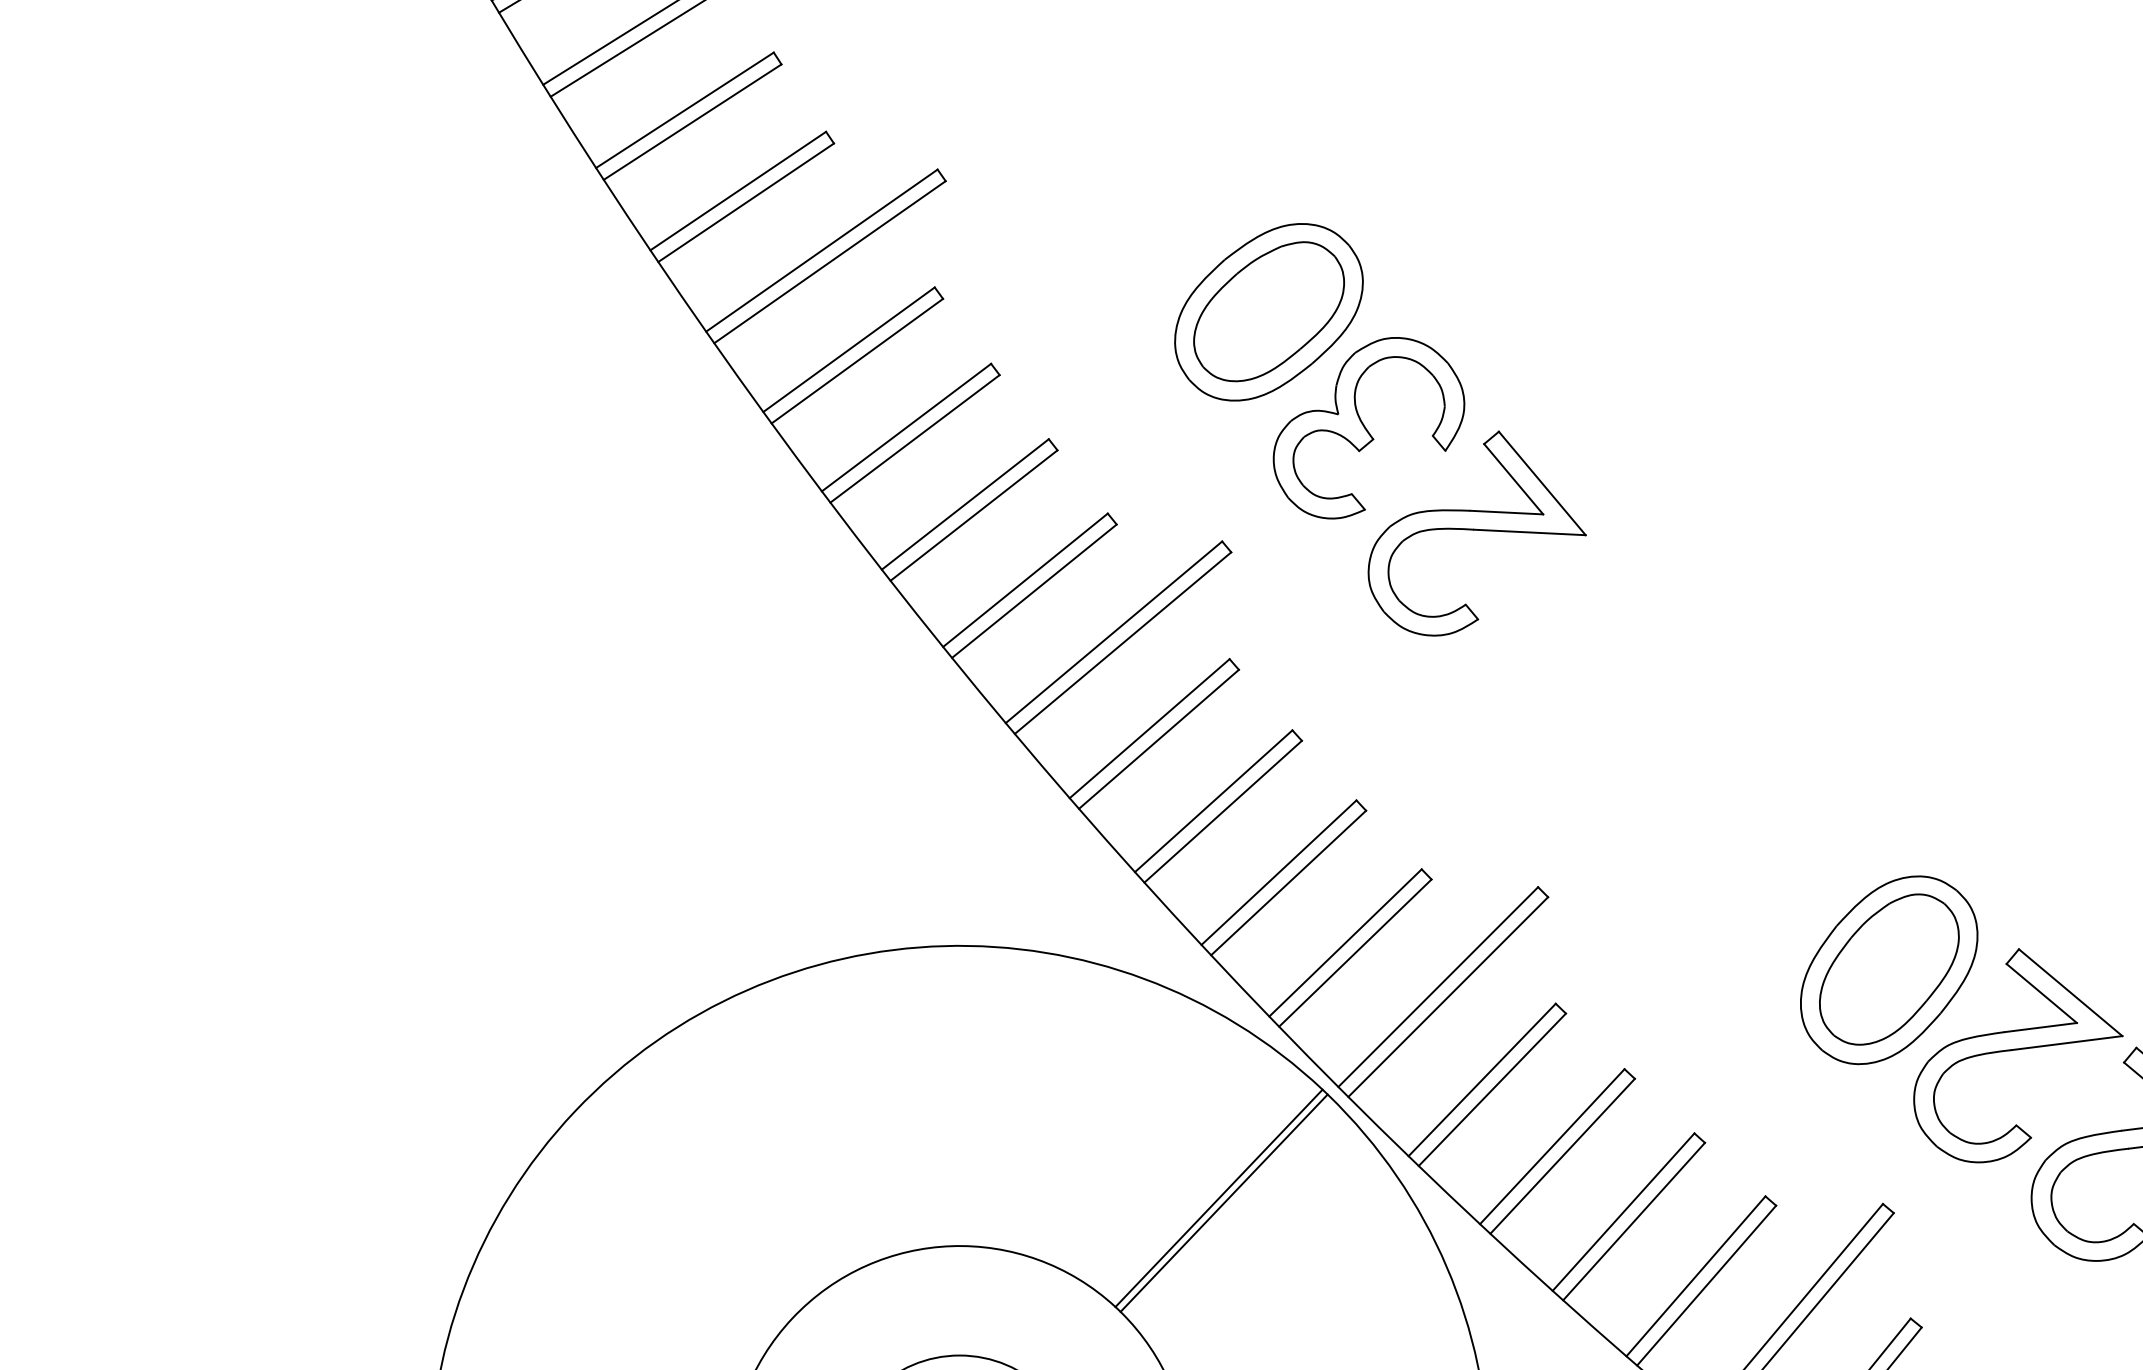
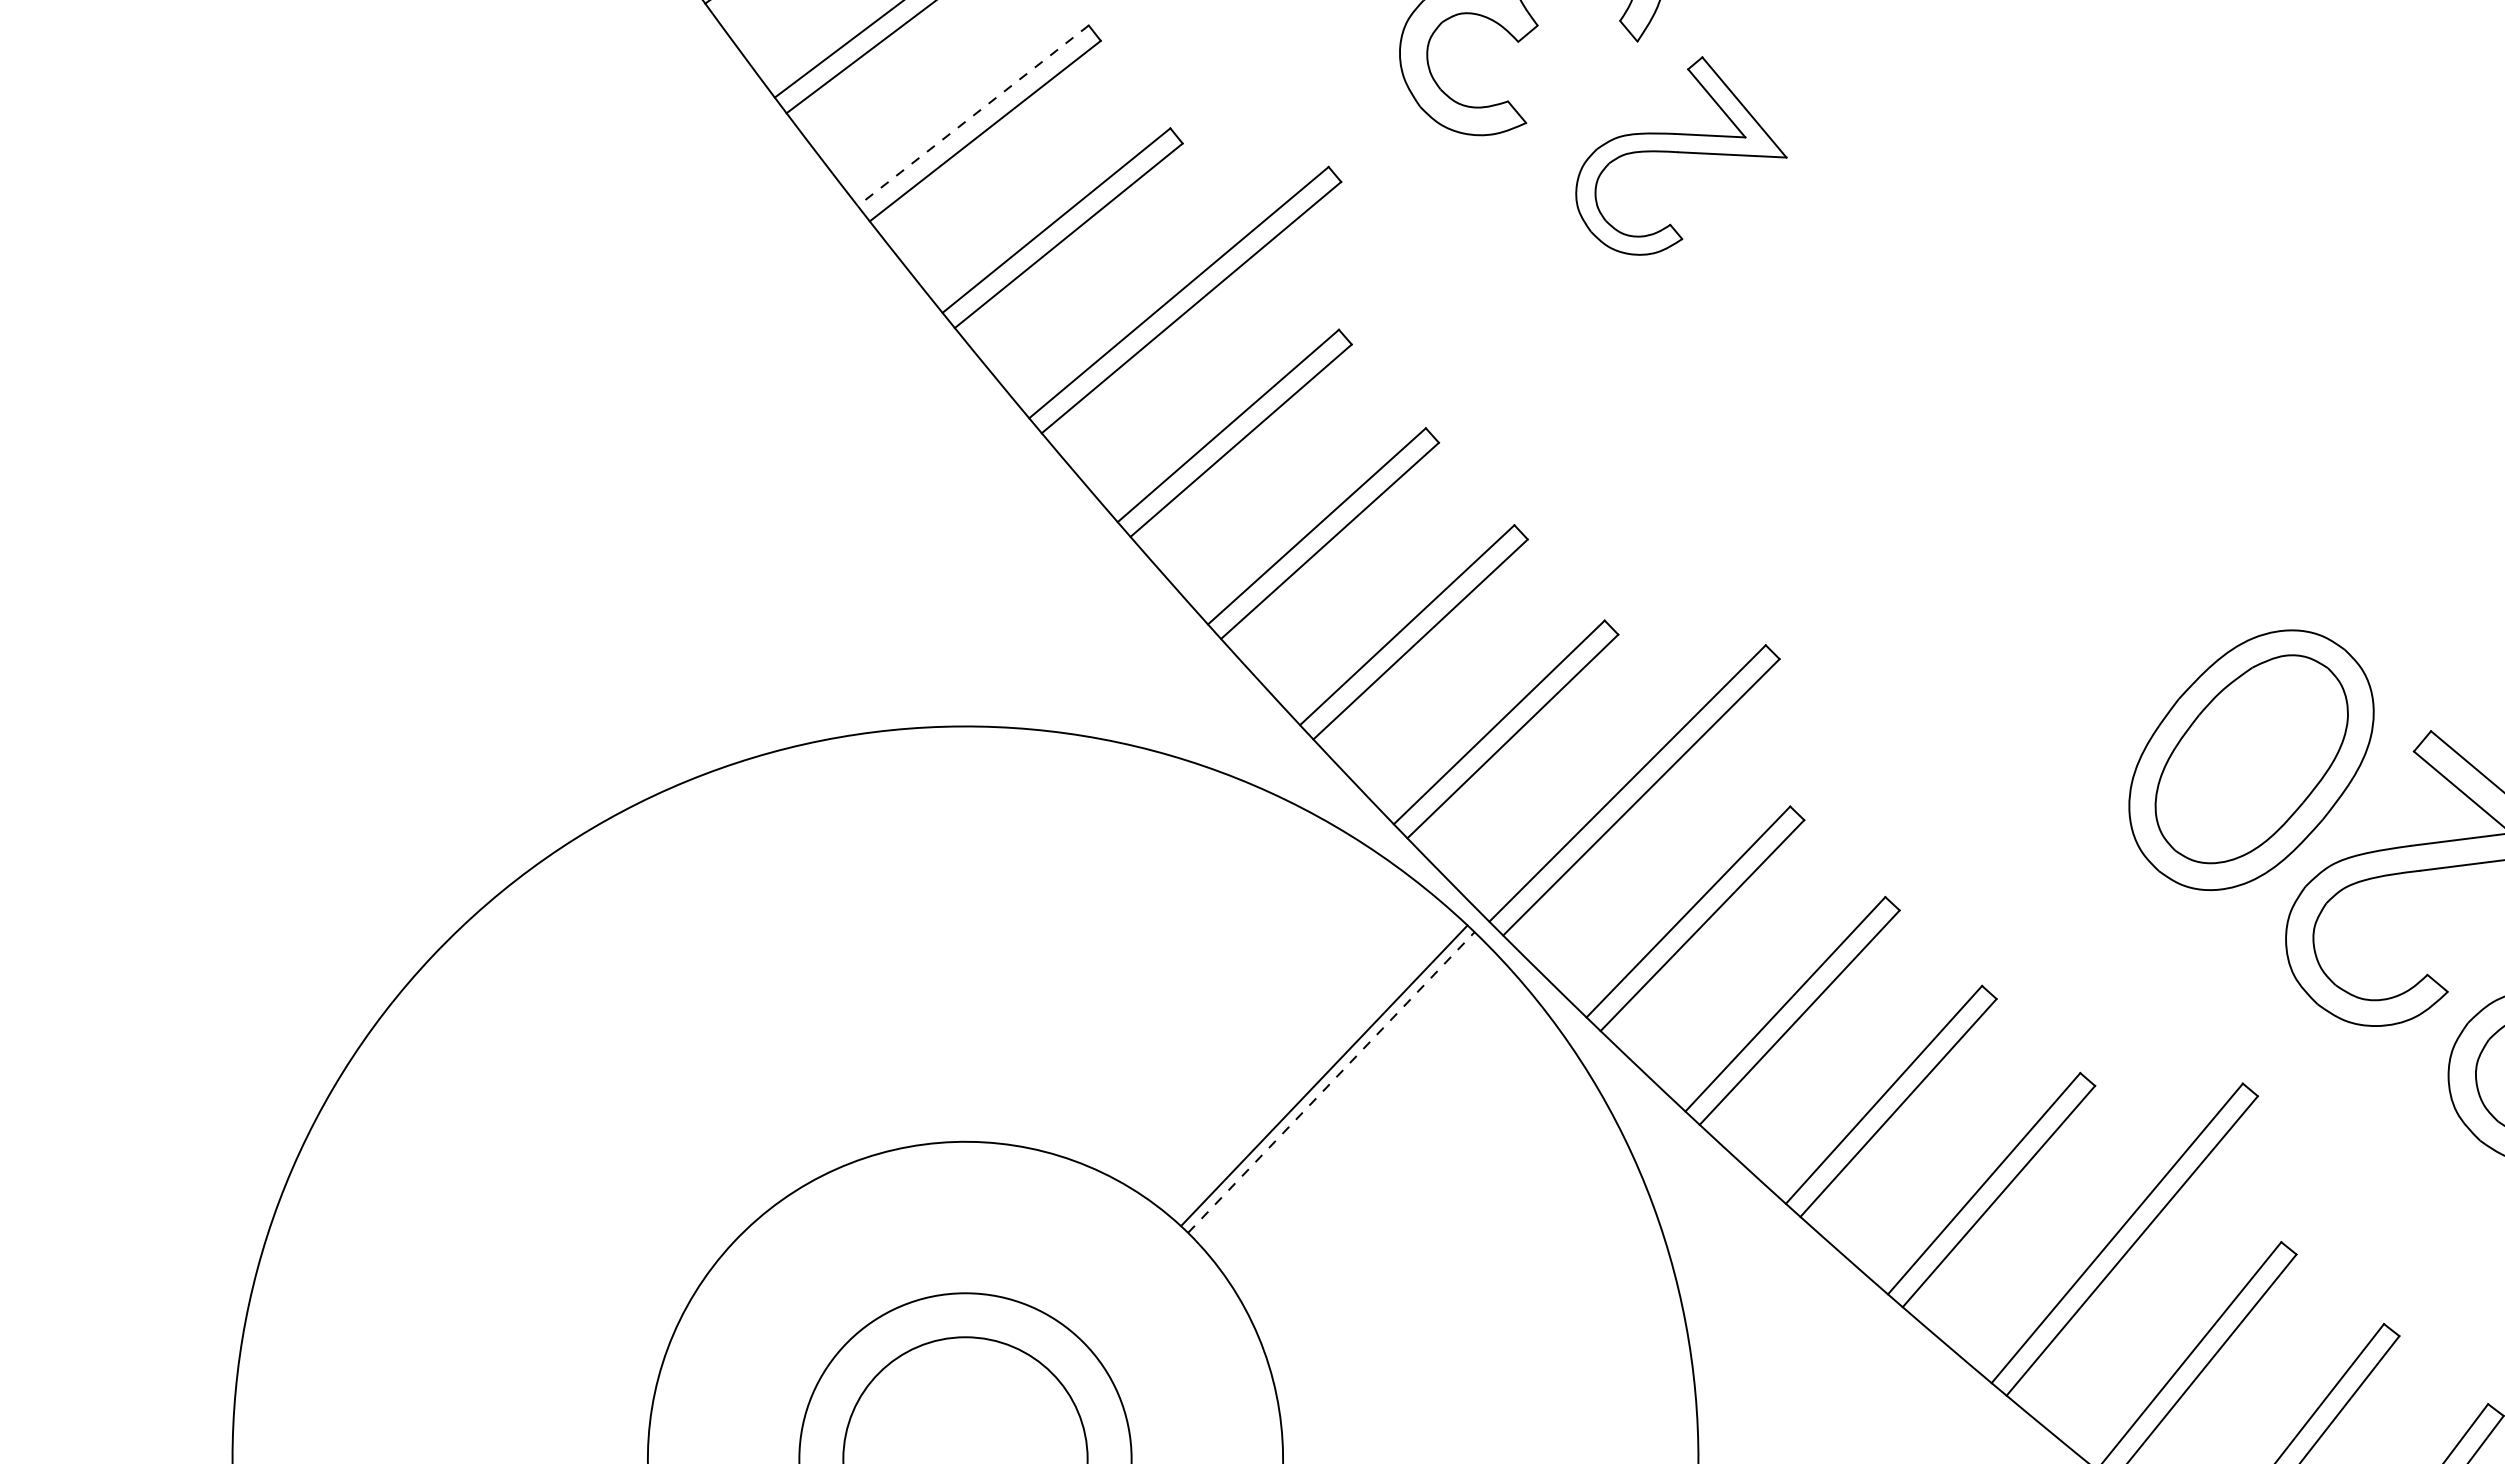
line: (965, 504) -> (973, 115), solid -> dashed
part: (1476, 533) -> (1680, 155), size x0.7
line: (1224, 1202) -> (1331, 1081), solid -> dashed

